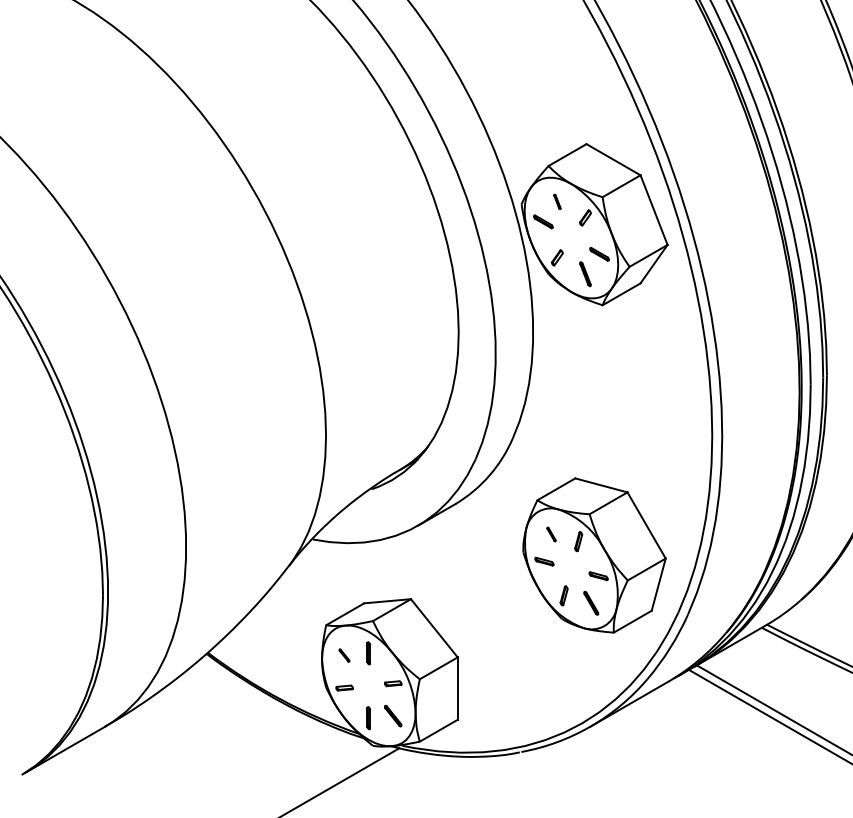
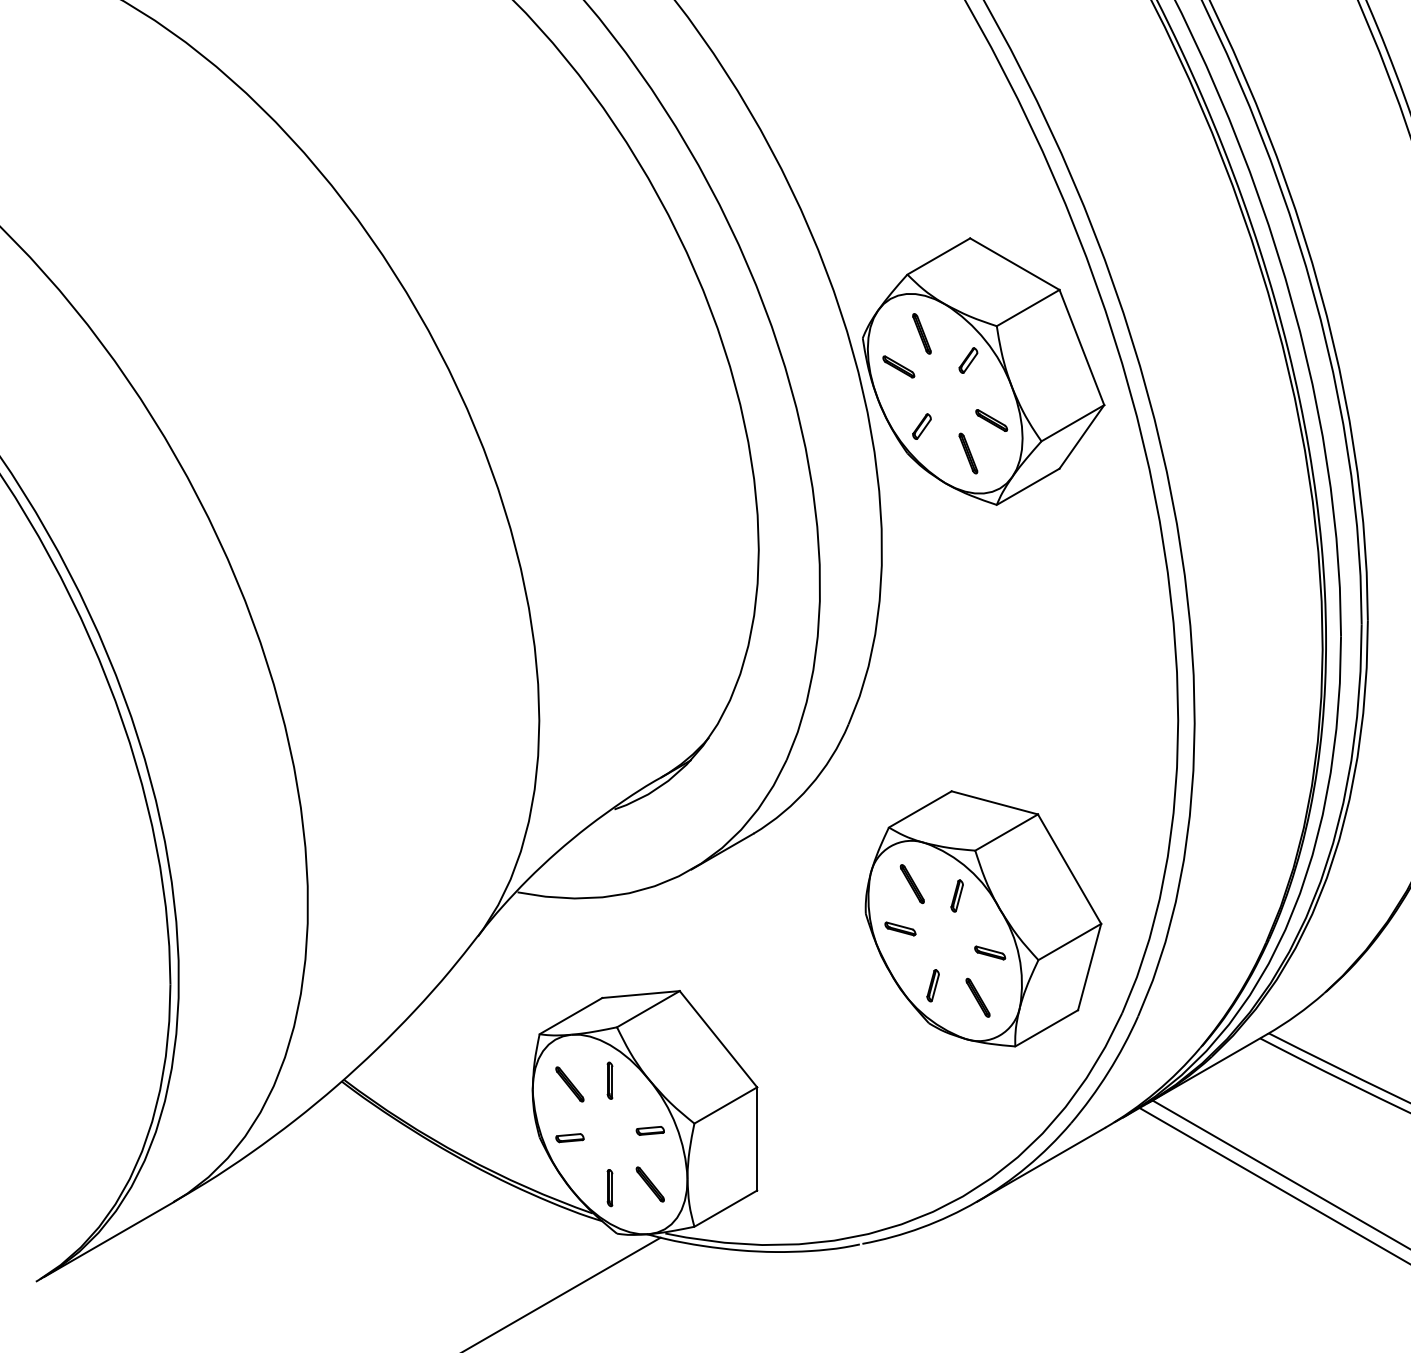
part: (557, 201) -> (922, 333), size x1.67
part: (551, 534) -> (912, 884), size x1.67
part: (344, 655) -> (569, 1084), size x1.67

